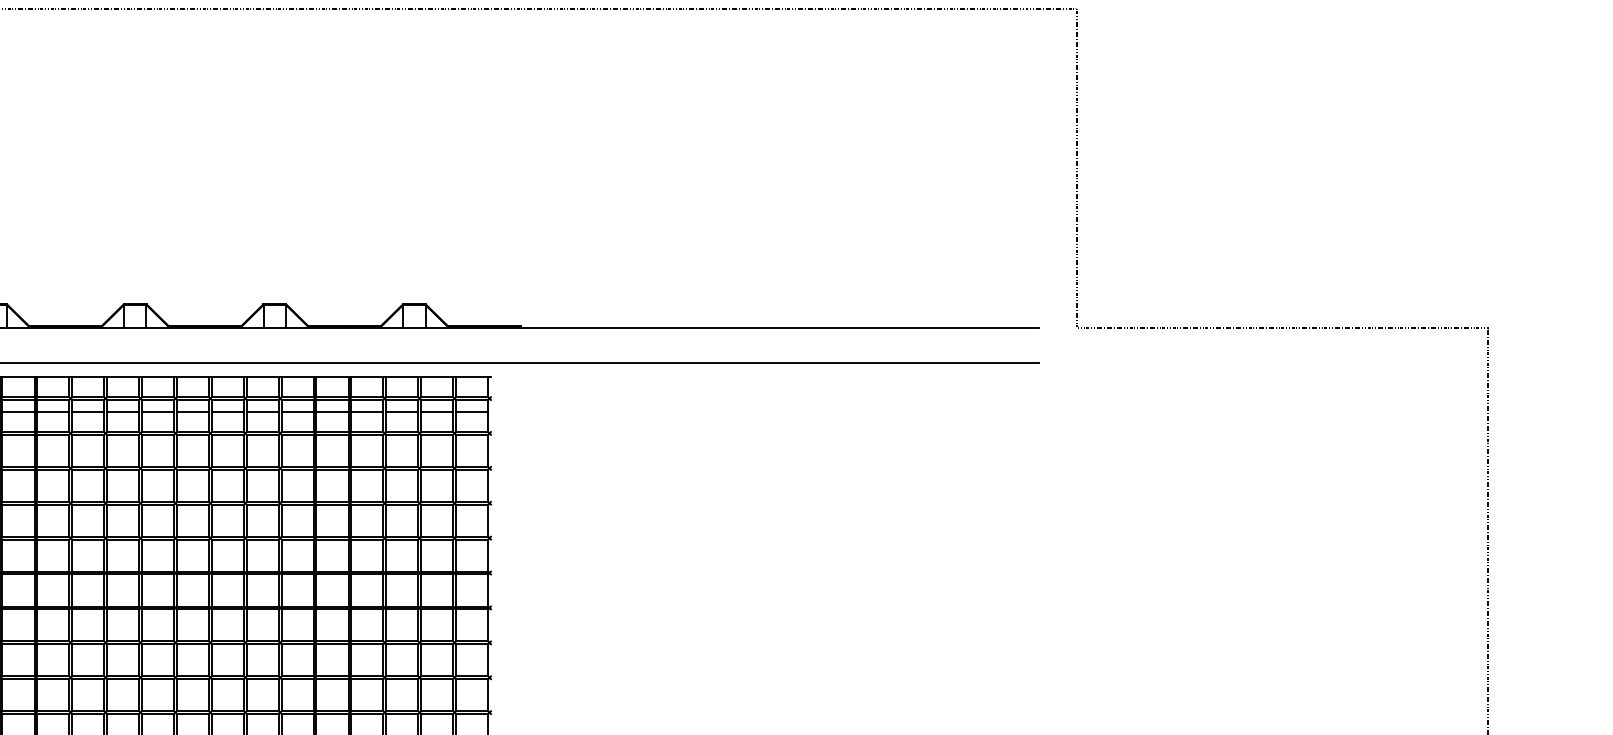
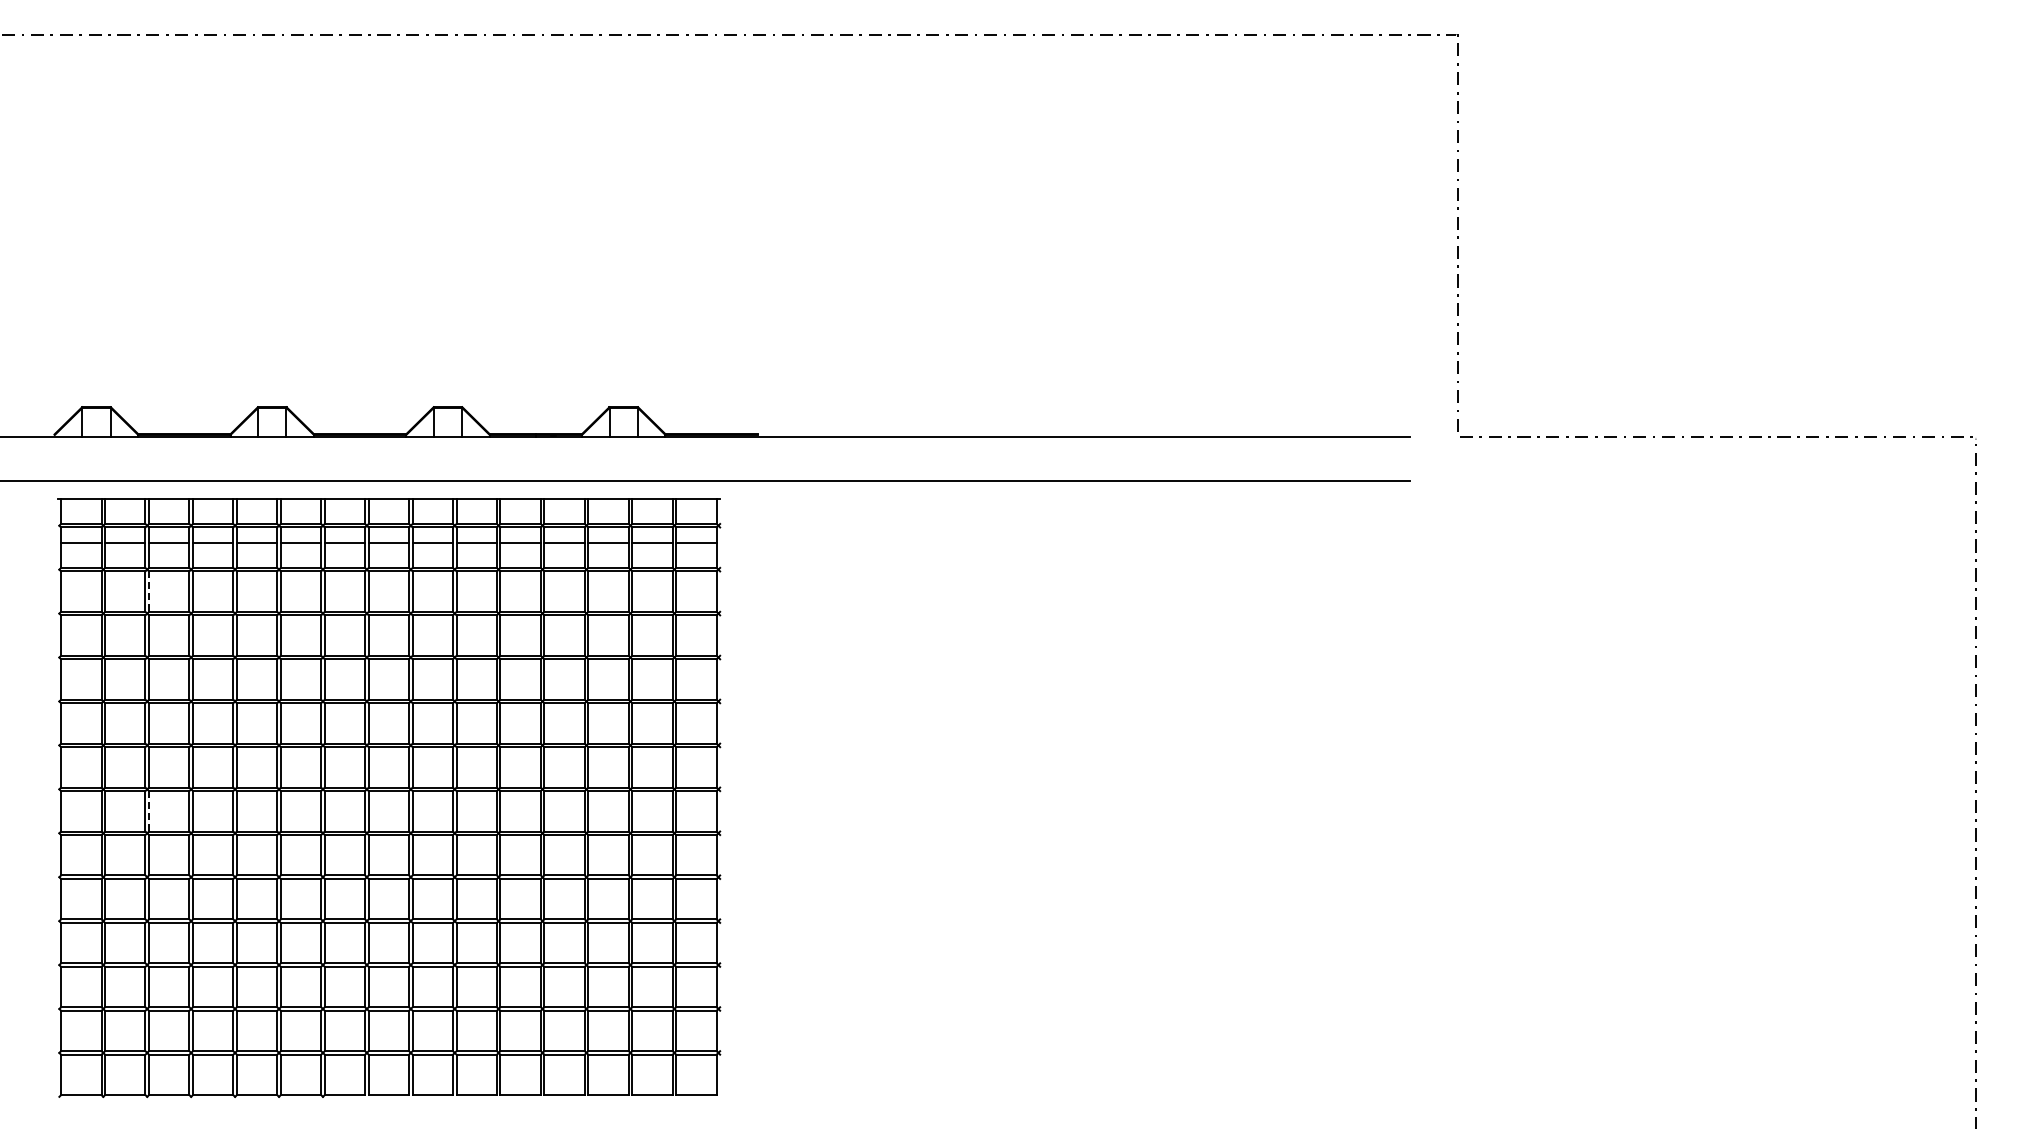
line: (37, 451) -> (149, 592), solid -> dashed
line: (37, 625) -> (149, 811), solid -> dashed

